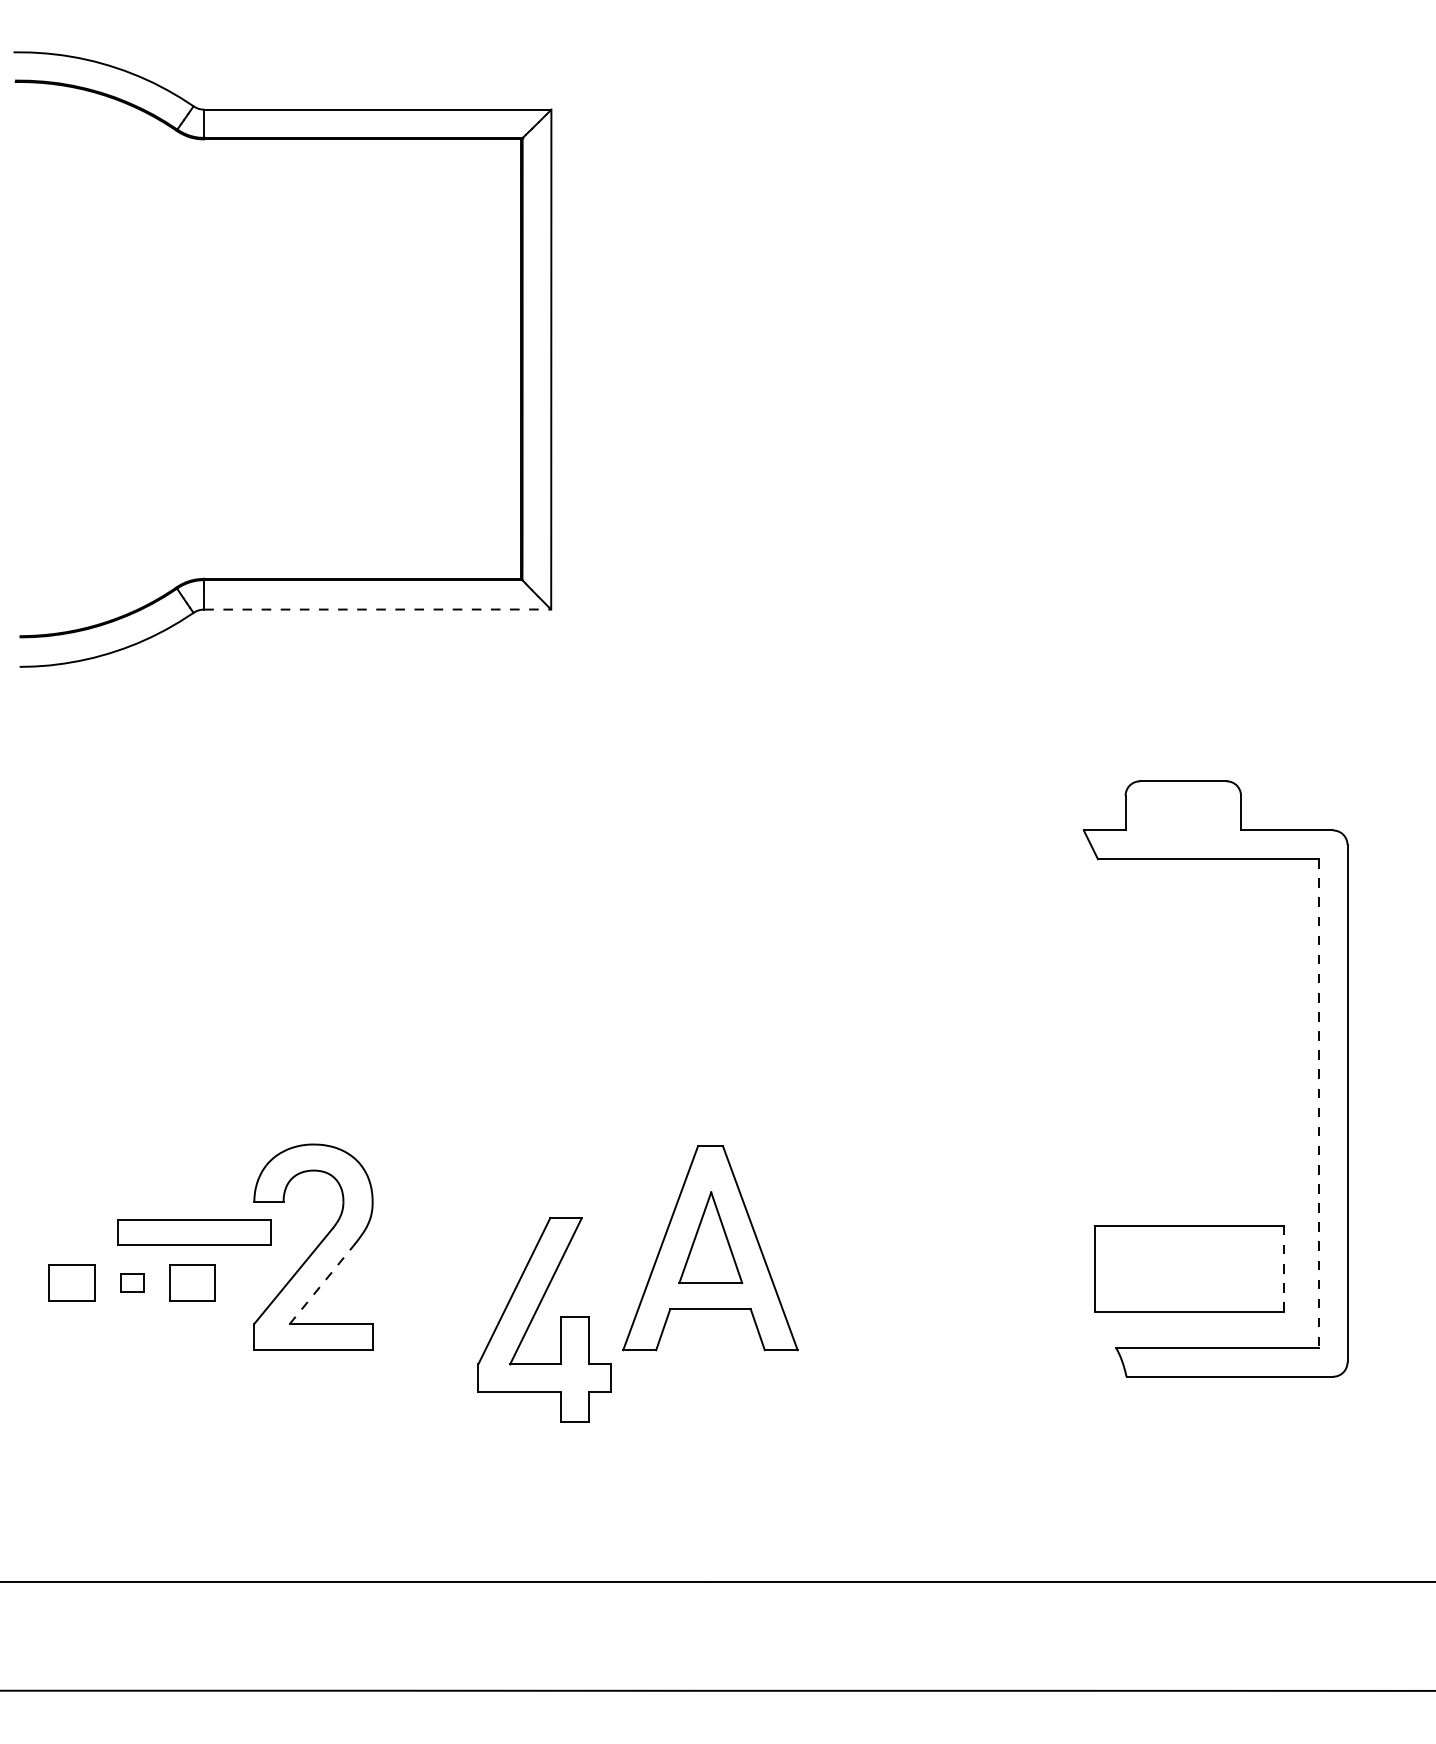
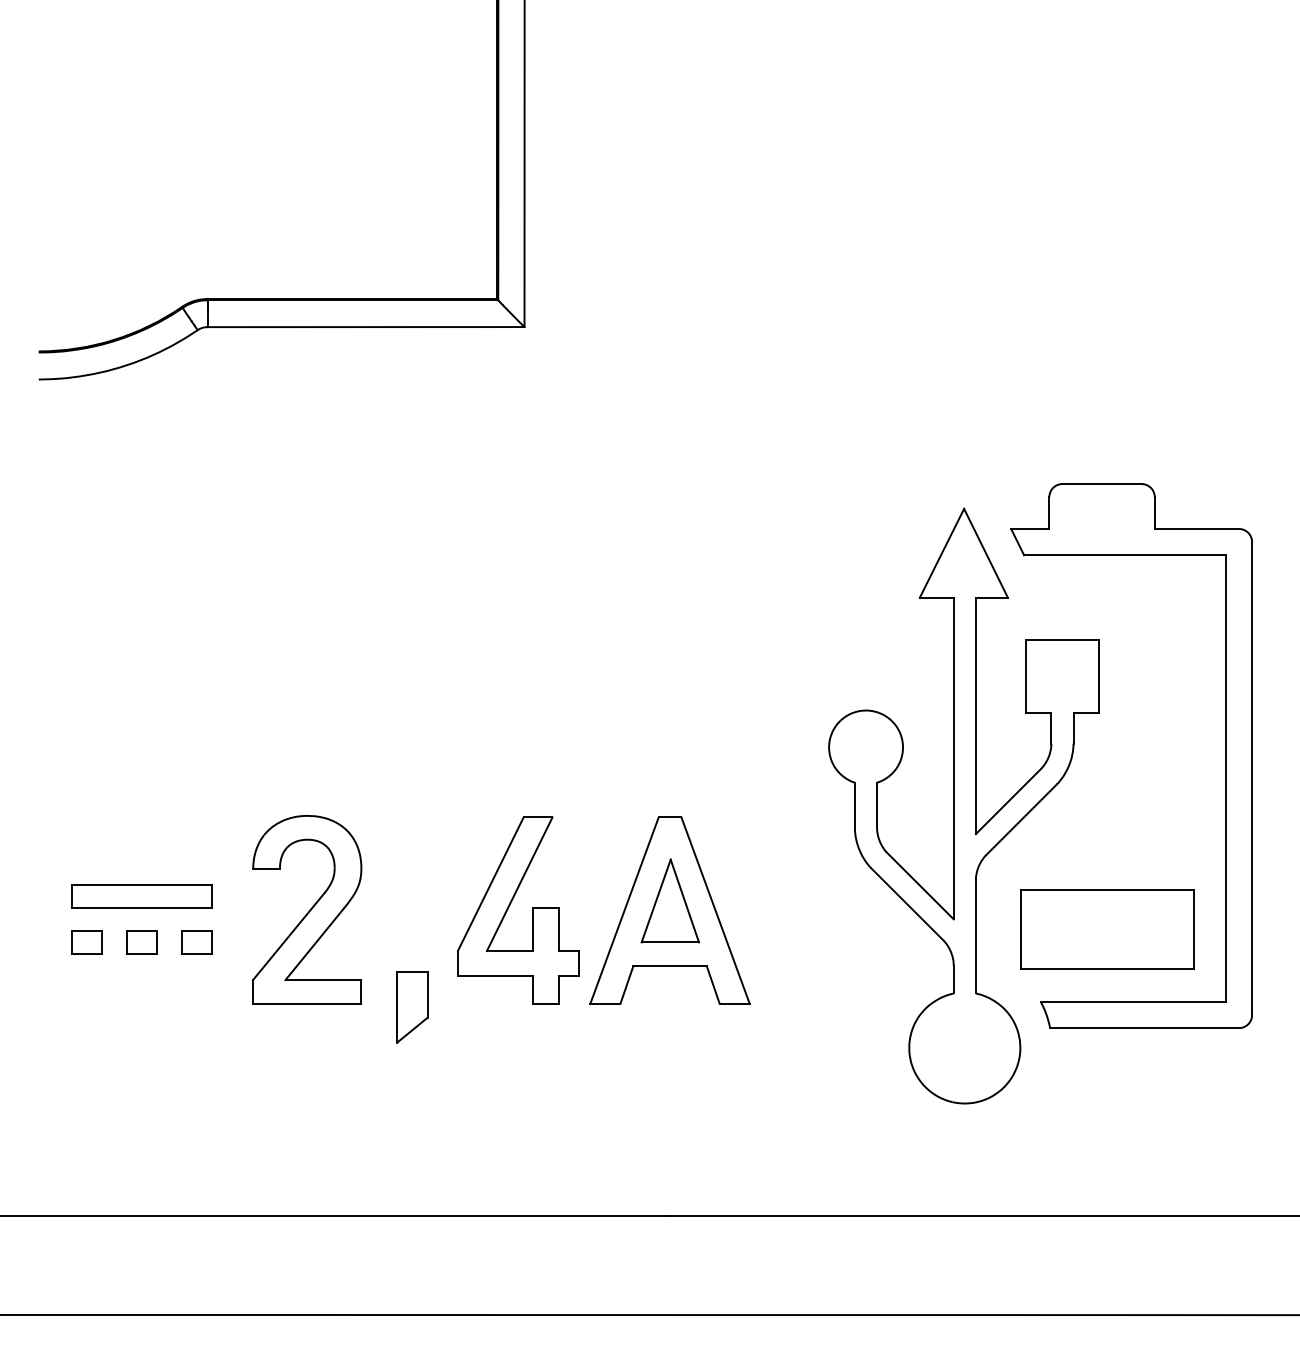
line: (378, 609) -> (366, 327), dashed -> solid
line: (1318, 1104) -> (1225, 779), dashed -> solid
part: (1031, 1133) -> (963, 805), added
part: (194, 1232) -> (141, 896), moved
line: (1283, 1268) -> (1193, 929), dashed -> solid
part: (72, 1283) -> (87, 942), size x0.71
part: (132, 1283) -> (141, 942), size x1.43
part: (192, 1283) -> (196, 942), size x0.71
line: (321, 1284) -> (314, 943), dashed -> solid
part: (535, 1315) -> (510, 906), moved
part: (428, 1353) -> (412, 1006), added

